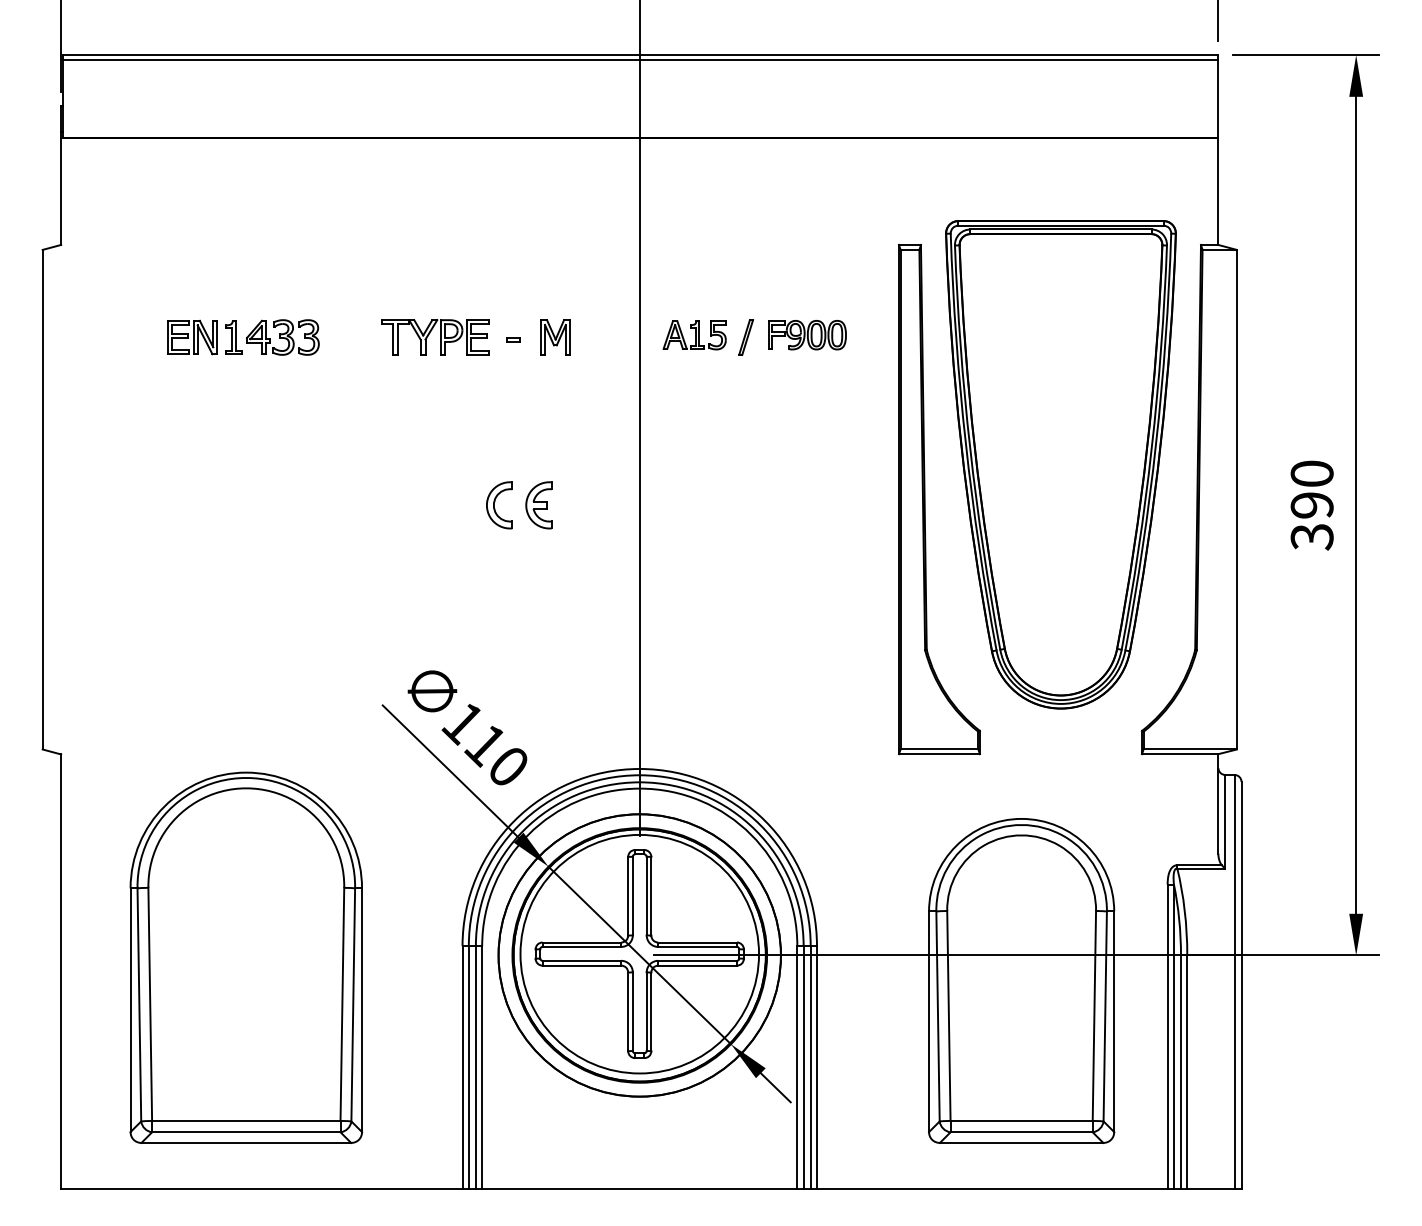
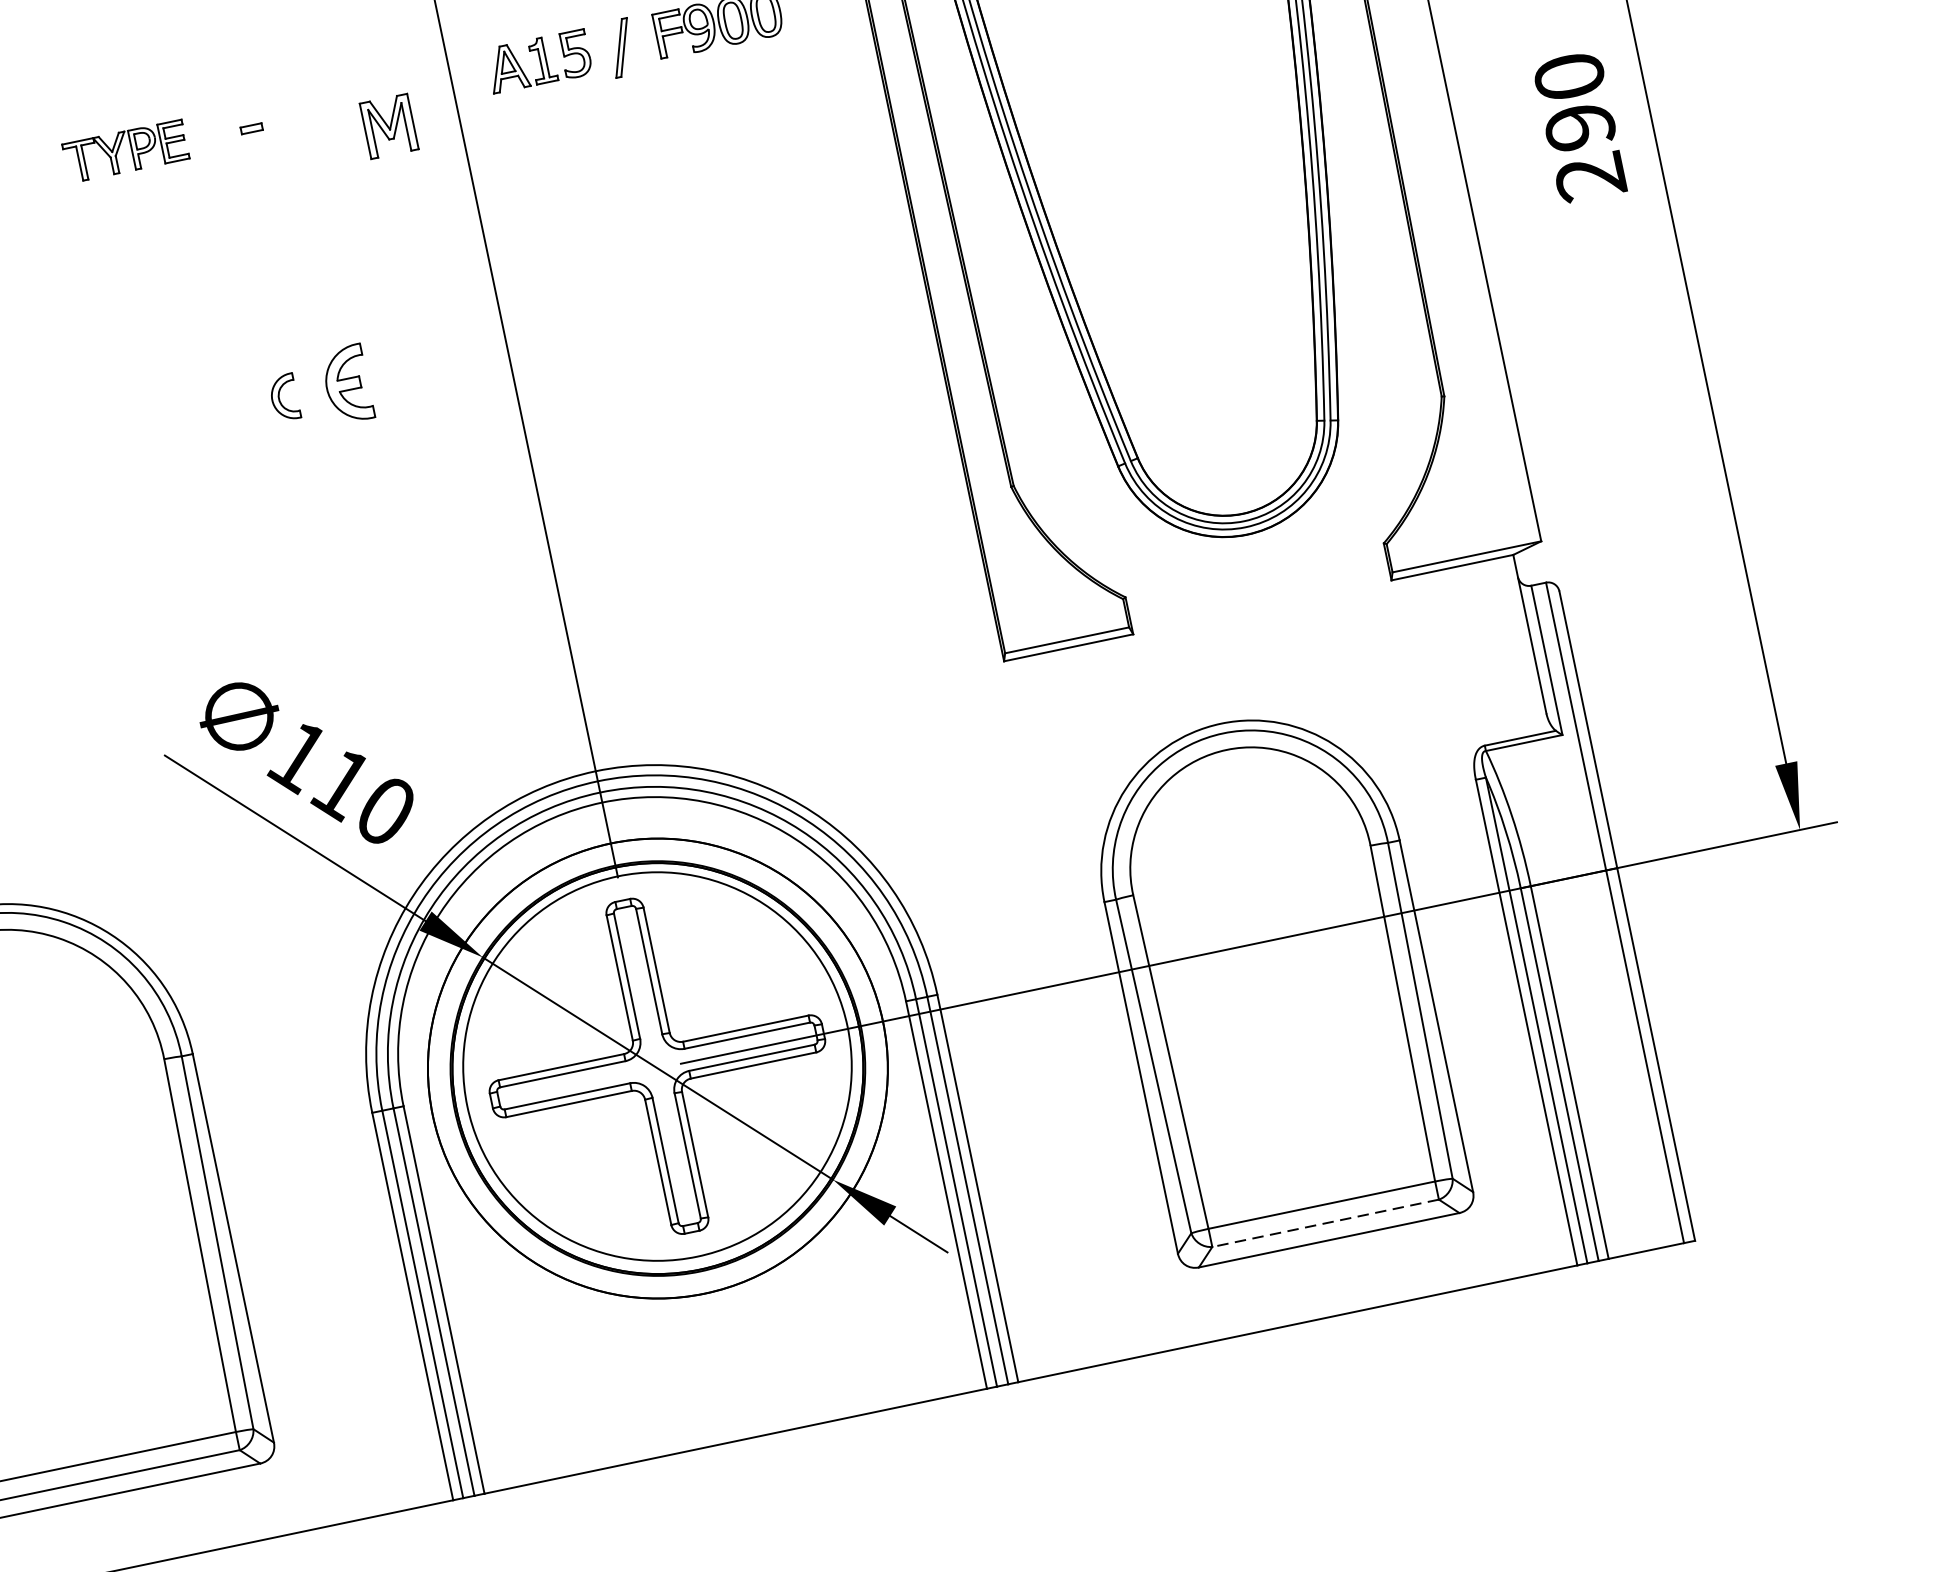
part: (435, 337) -> (126, 151), size x0.7
part: (555, 337) -> (389, 126), moved
part: (499, 505) -> (284, 397), size x0.6
text: (1311, 537) -> (1589, 178), 390 -> 290
line: (1021, 1132) -> (1325, 1223), solid -> dashed

